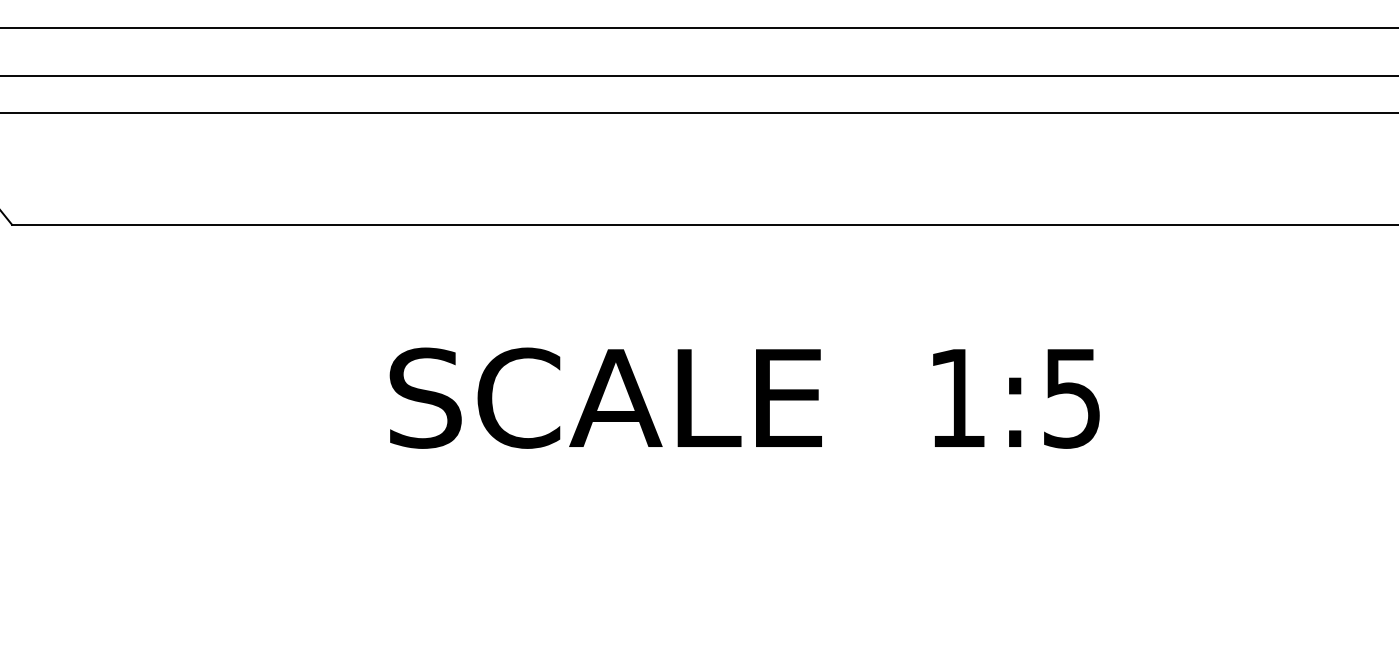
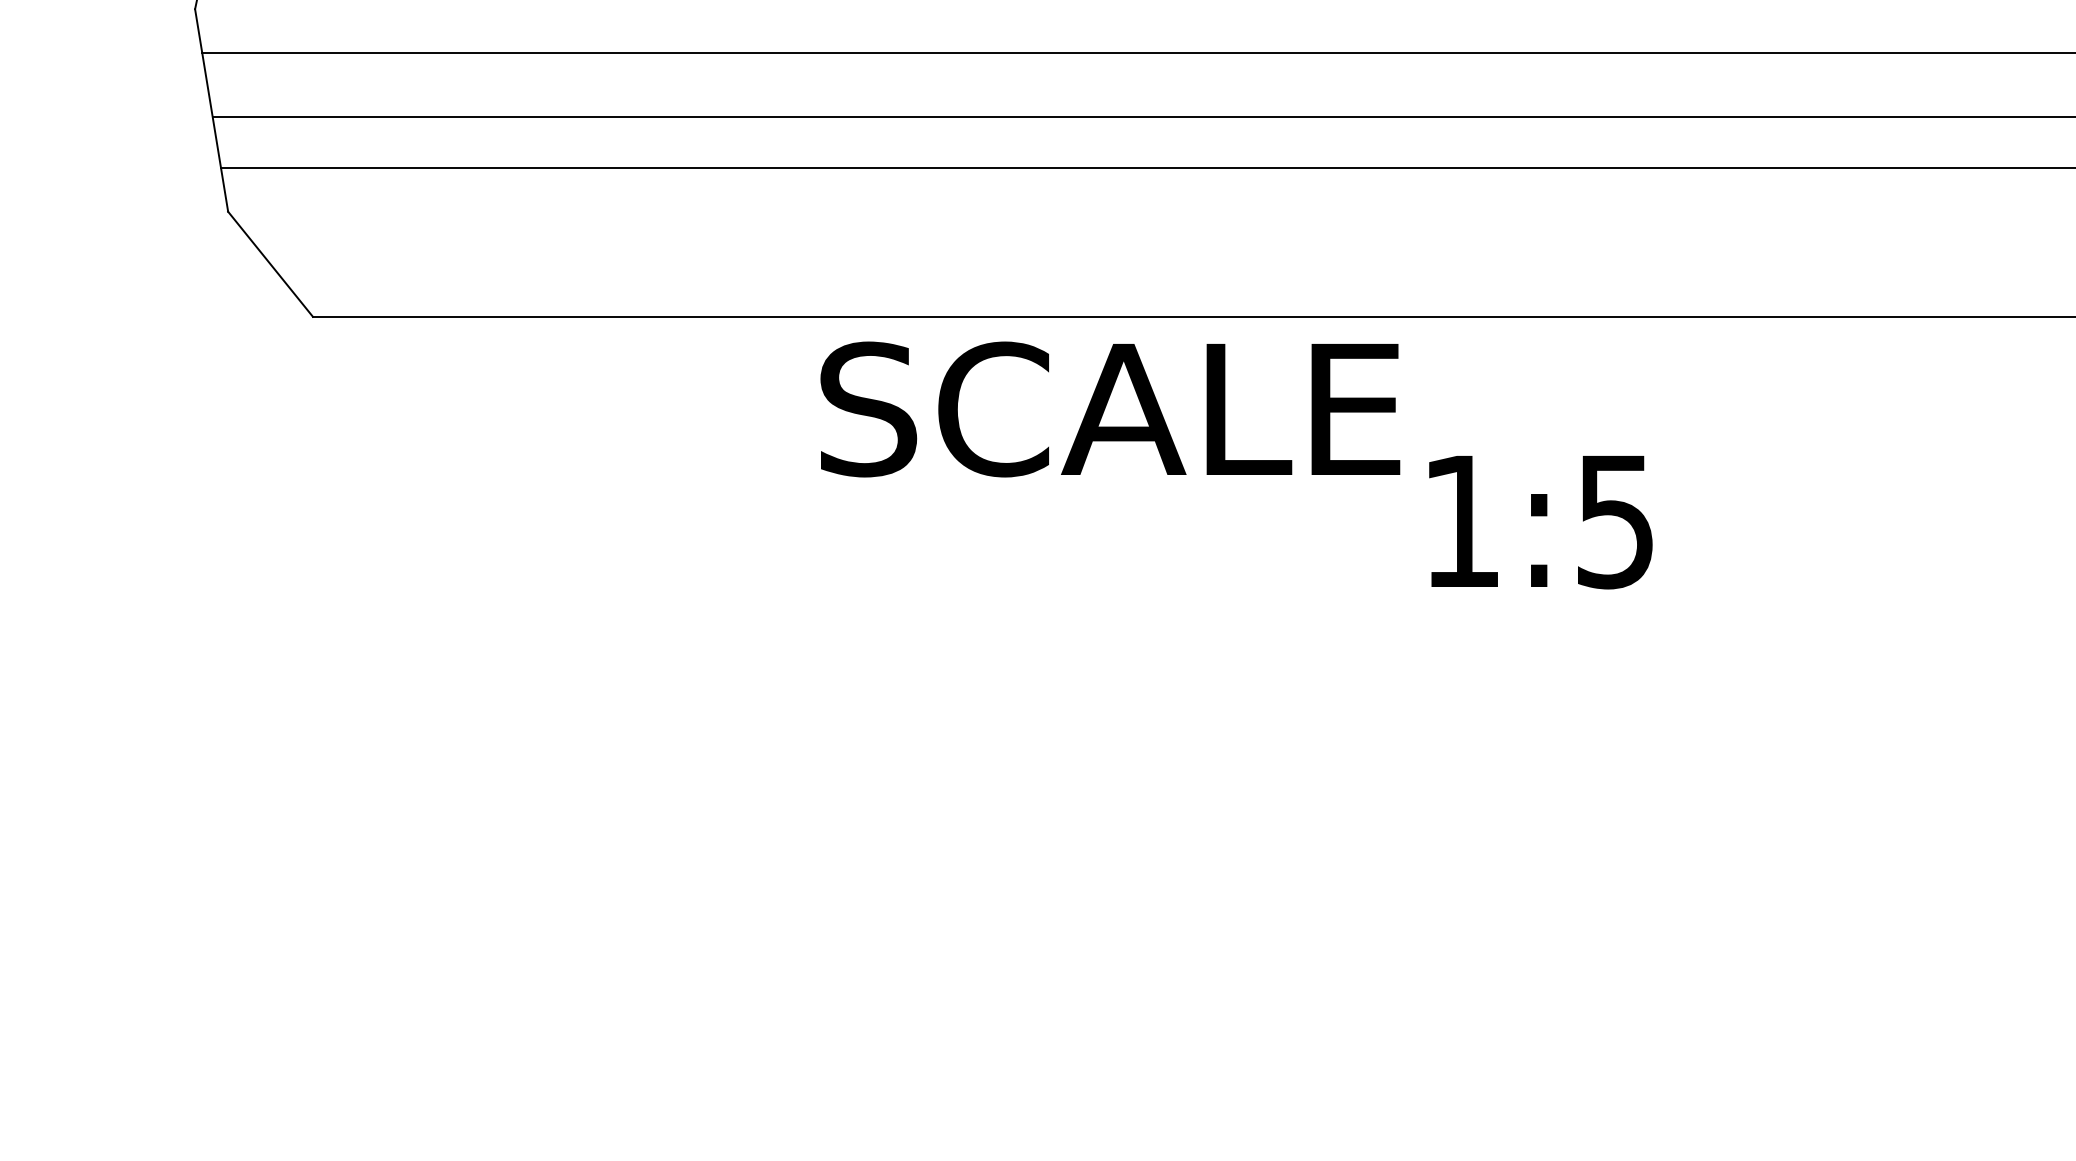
text: (606, 398) -> (1110, 409), moved
text: (1016, 398) -> (1540, 522), moved

